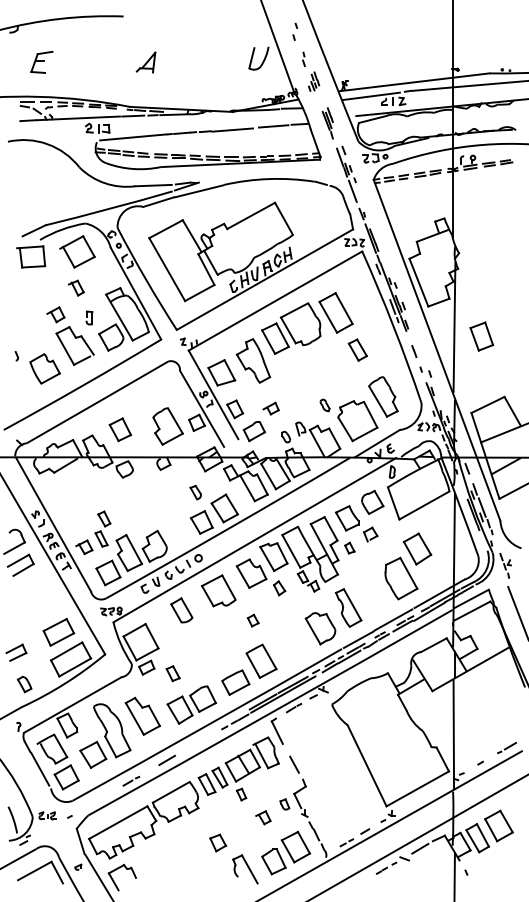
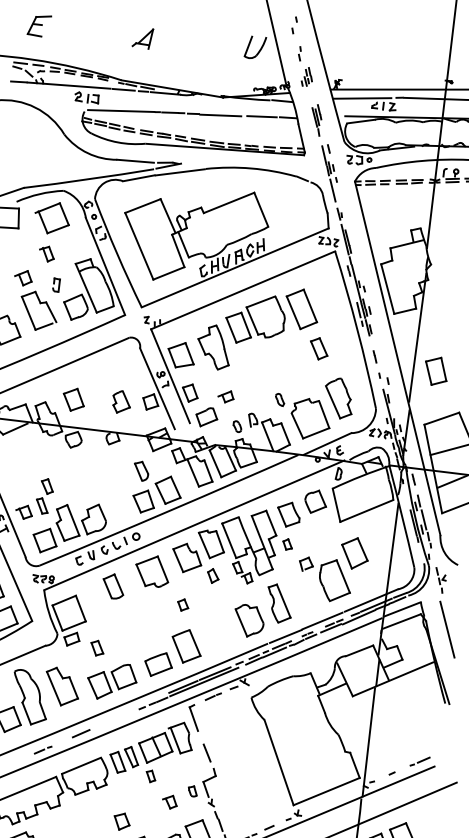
part: (481, 336) -> (435, 371), moved
part: (167, 426) -> (121, 402), size x0.6
part: (195, 492) -> (141, 470), size x1.4
part: (370, 534) -> (306, 564), moved

